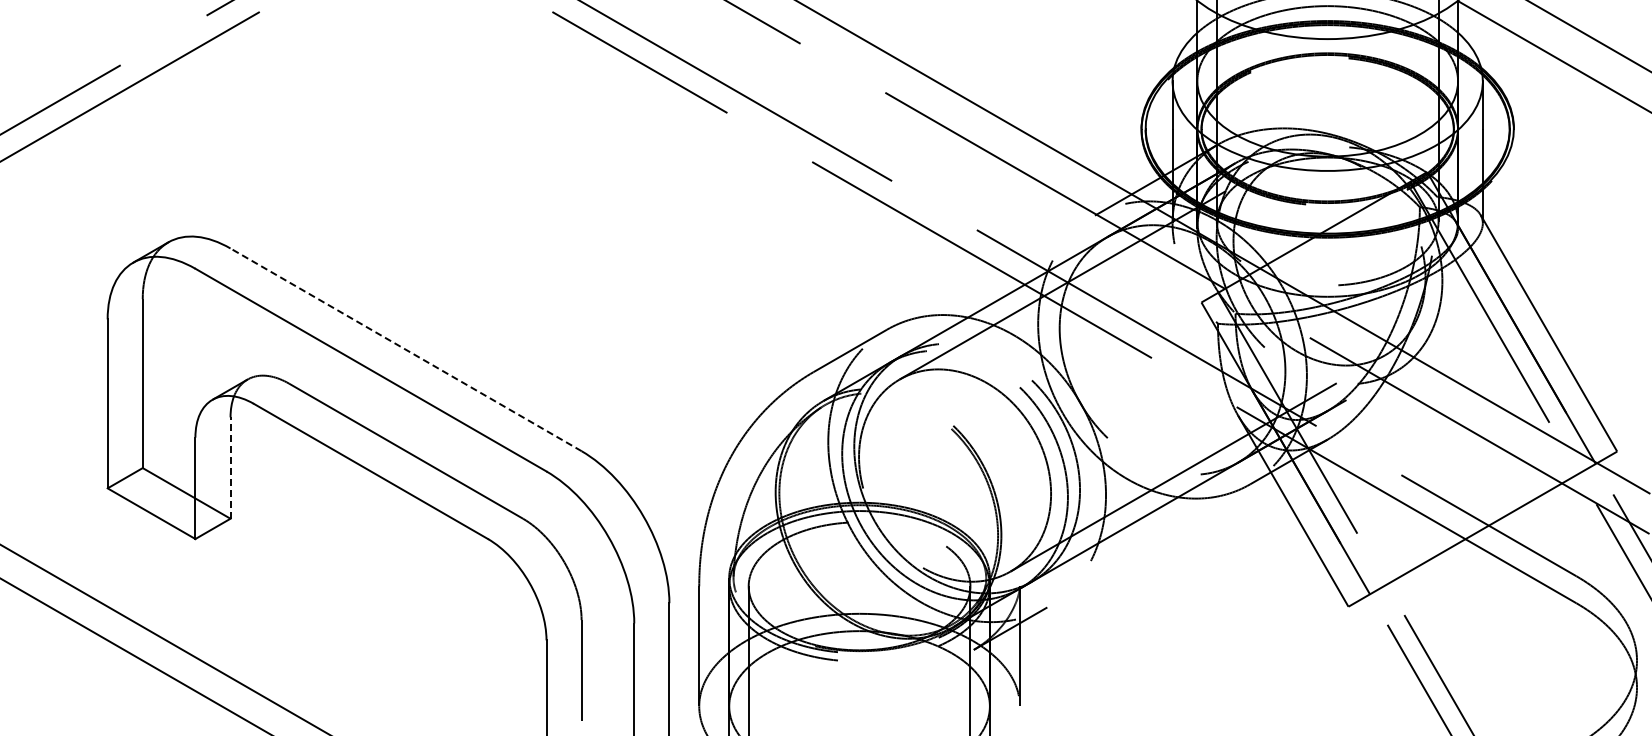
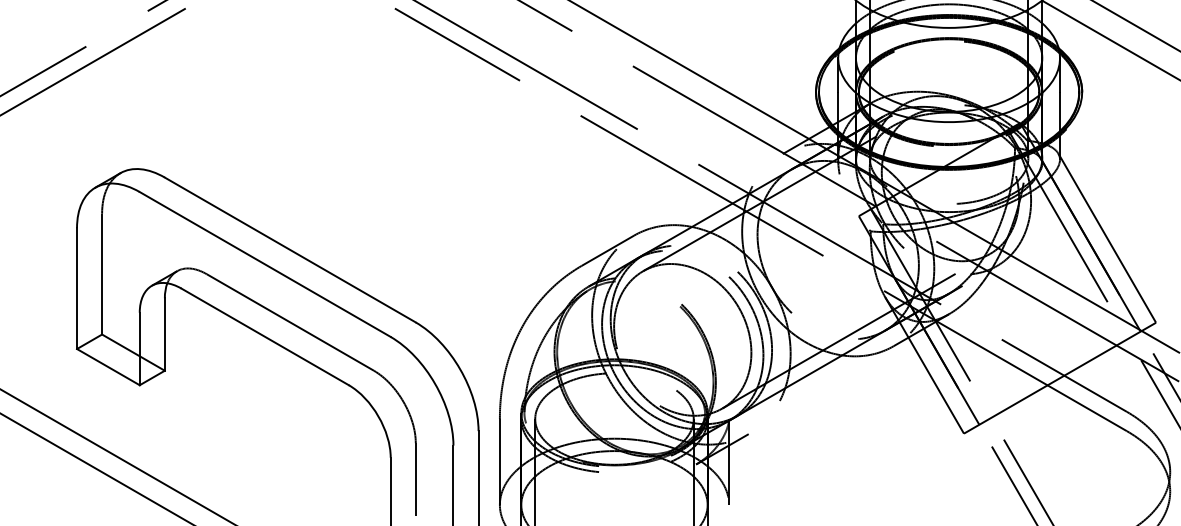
line: (406, 349) -> (290, 249), dashed -> solid
line: (230, 468) -> (164, 334), dashed -> solid

